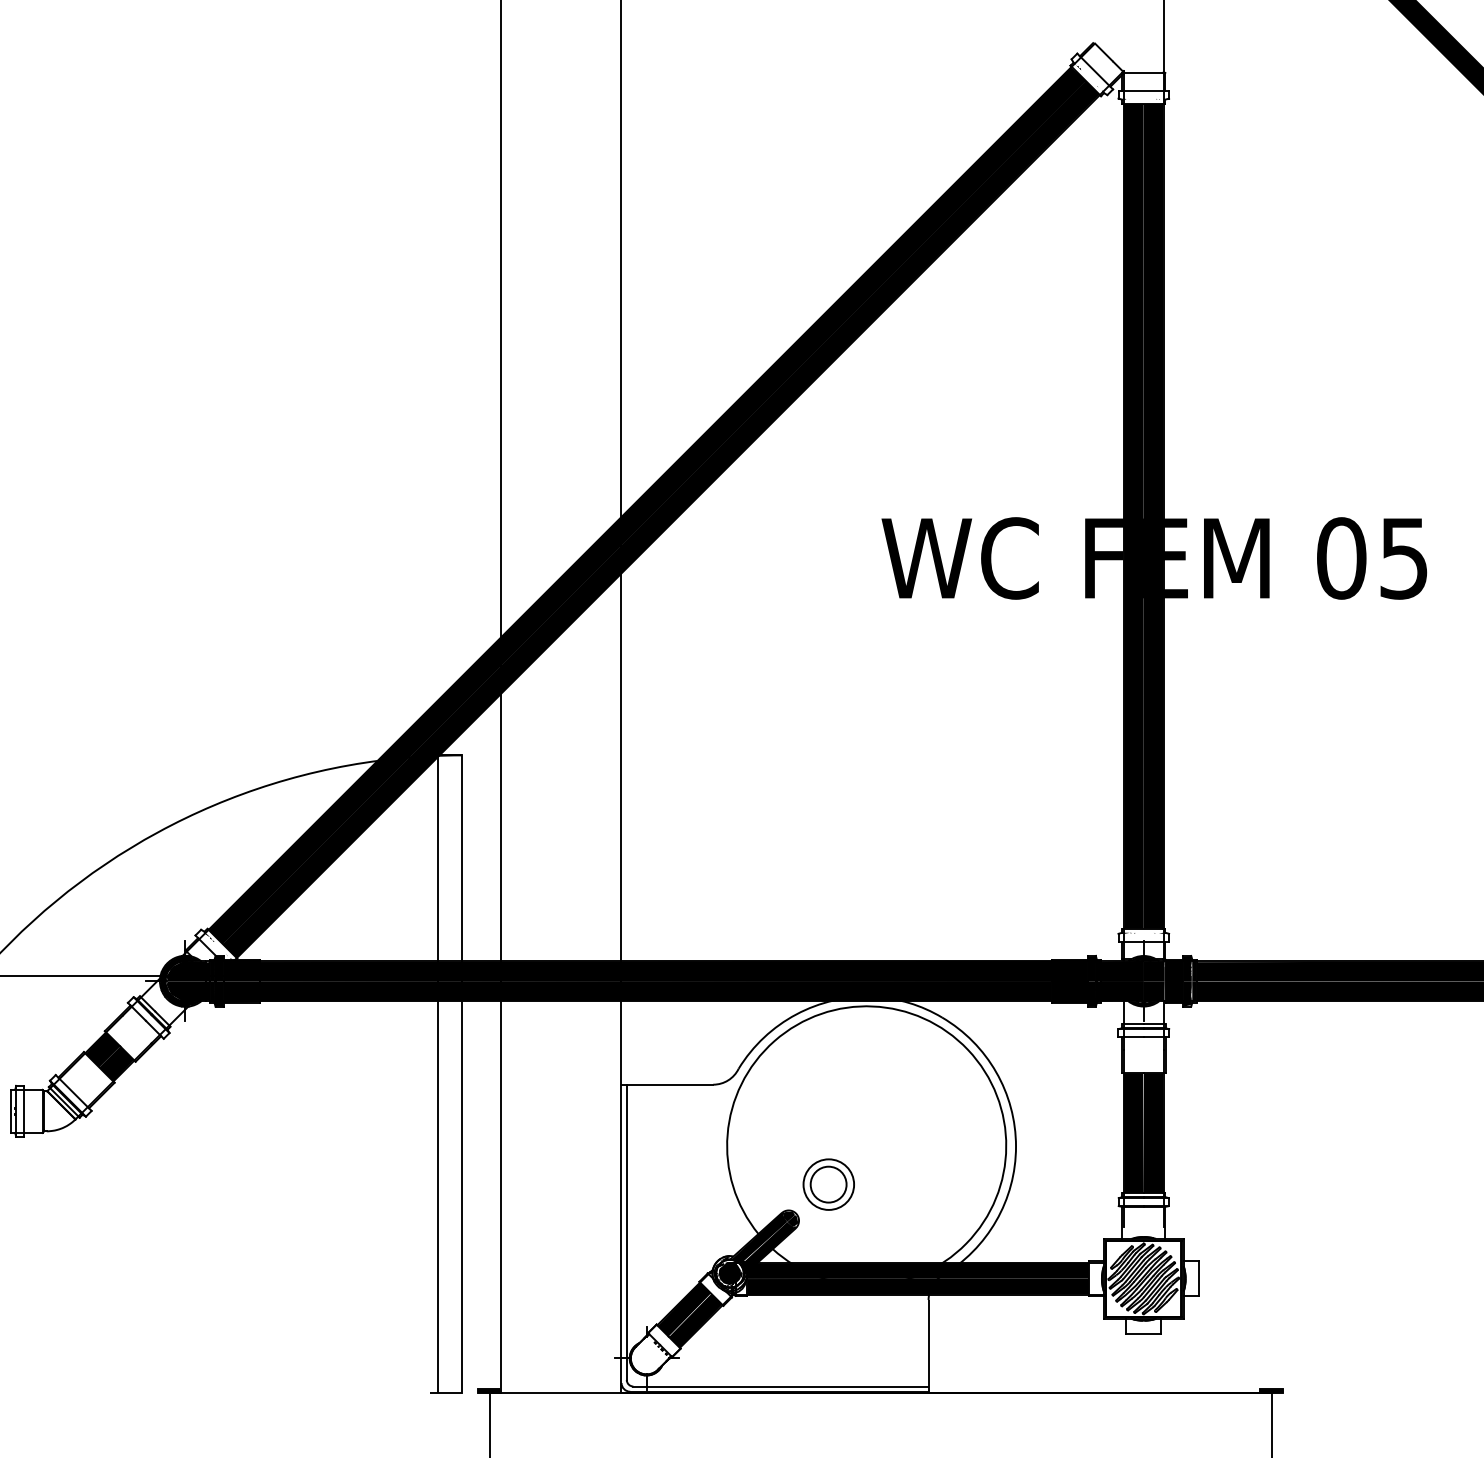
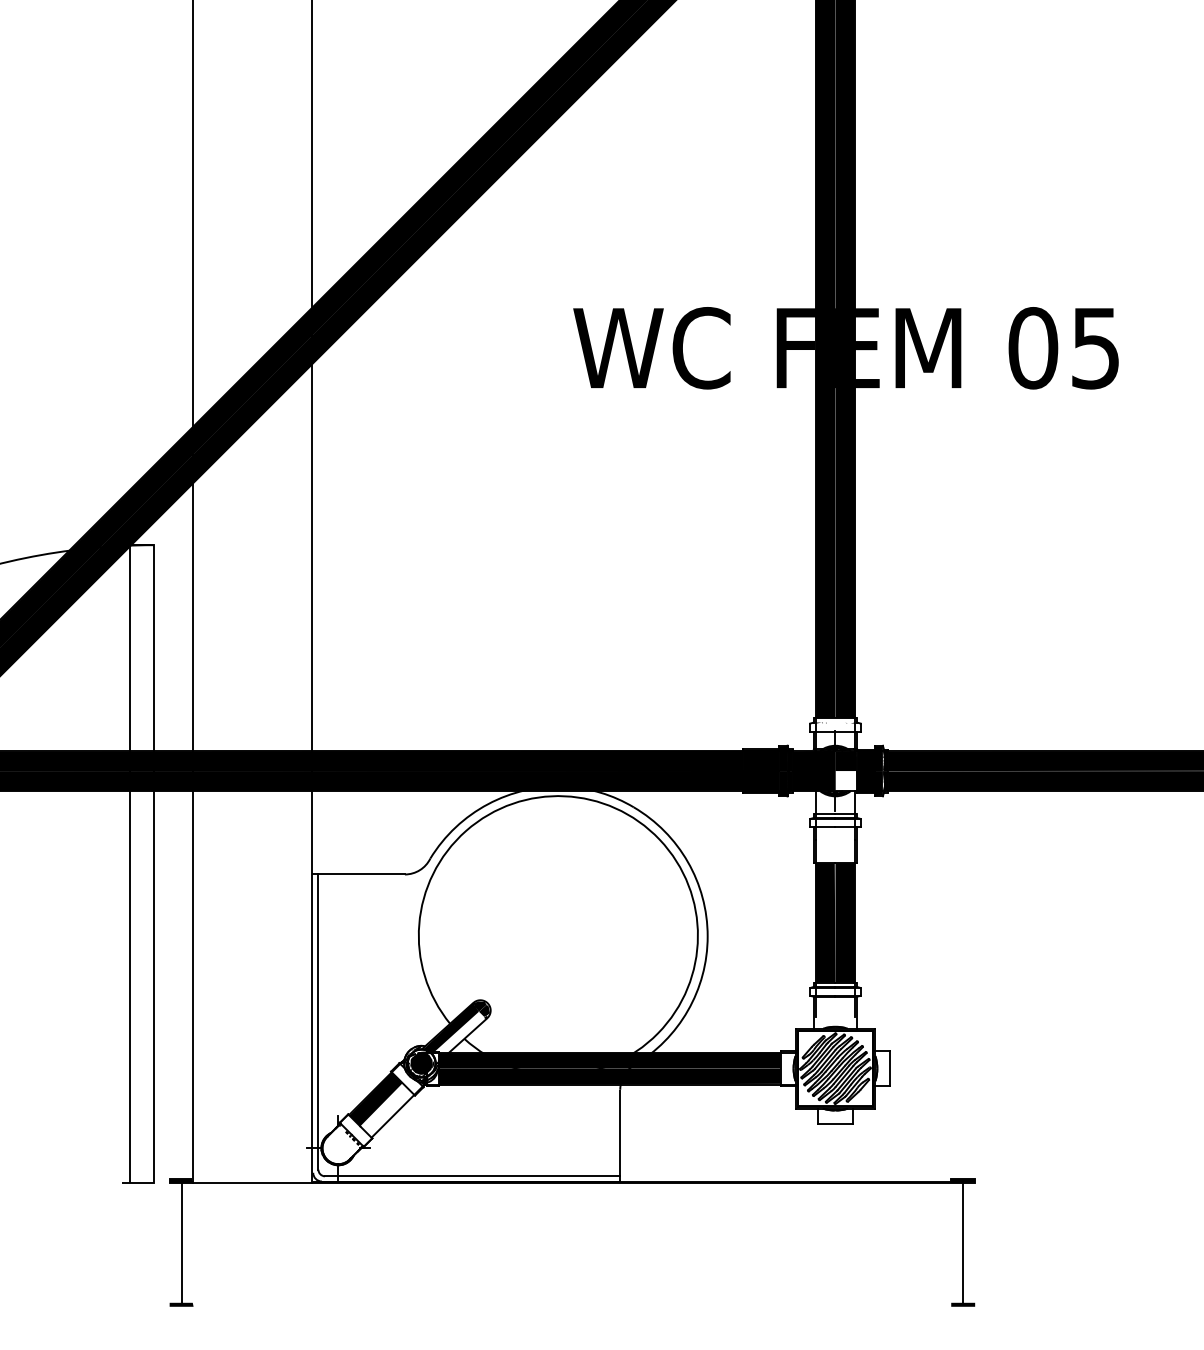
fill: (1153, 991) -> (845, 781), removed
part: (828, 1184) -> (520, 974), removed
fill: (767, 1248) -> (459, 1038), removed
fill: (695, 1320) -> (387, 1110), removed

